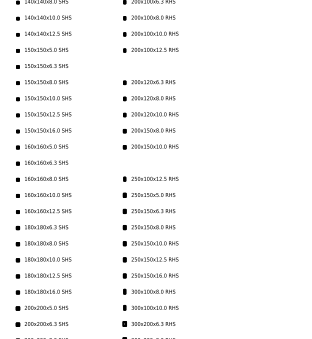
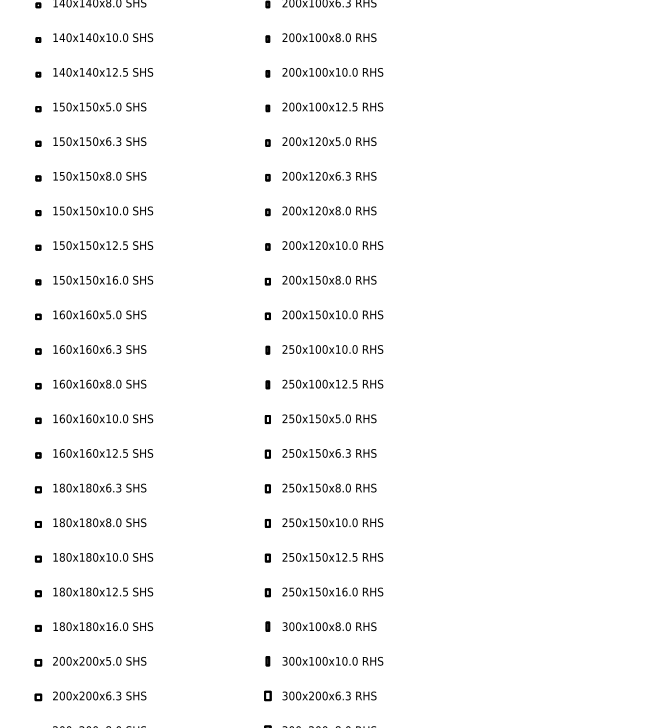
part: (149, 66) -> (321, 142), added
part: (150, 162) -> (323, 348), added

